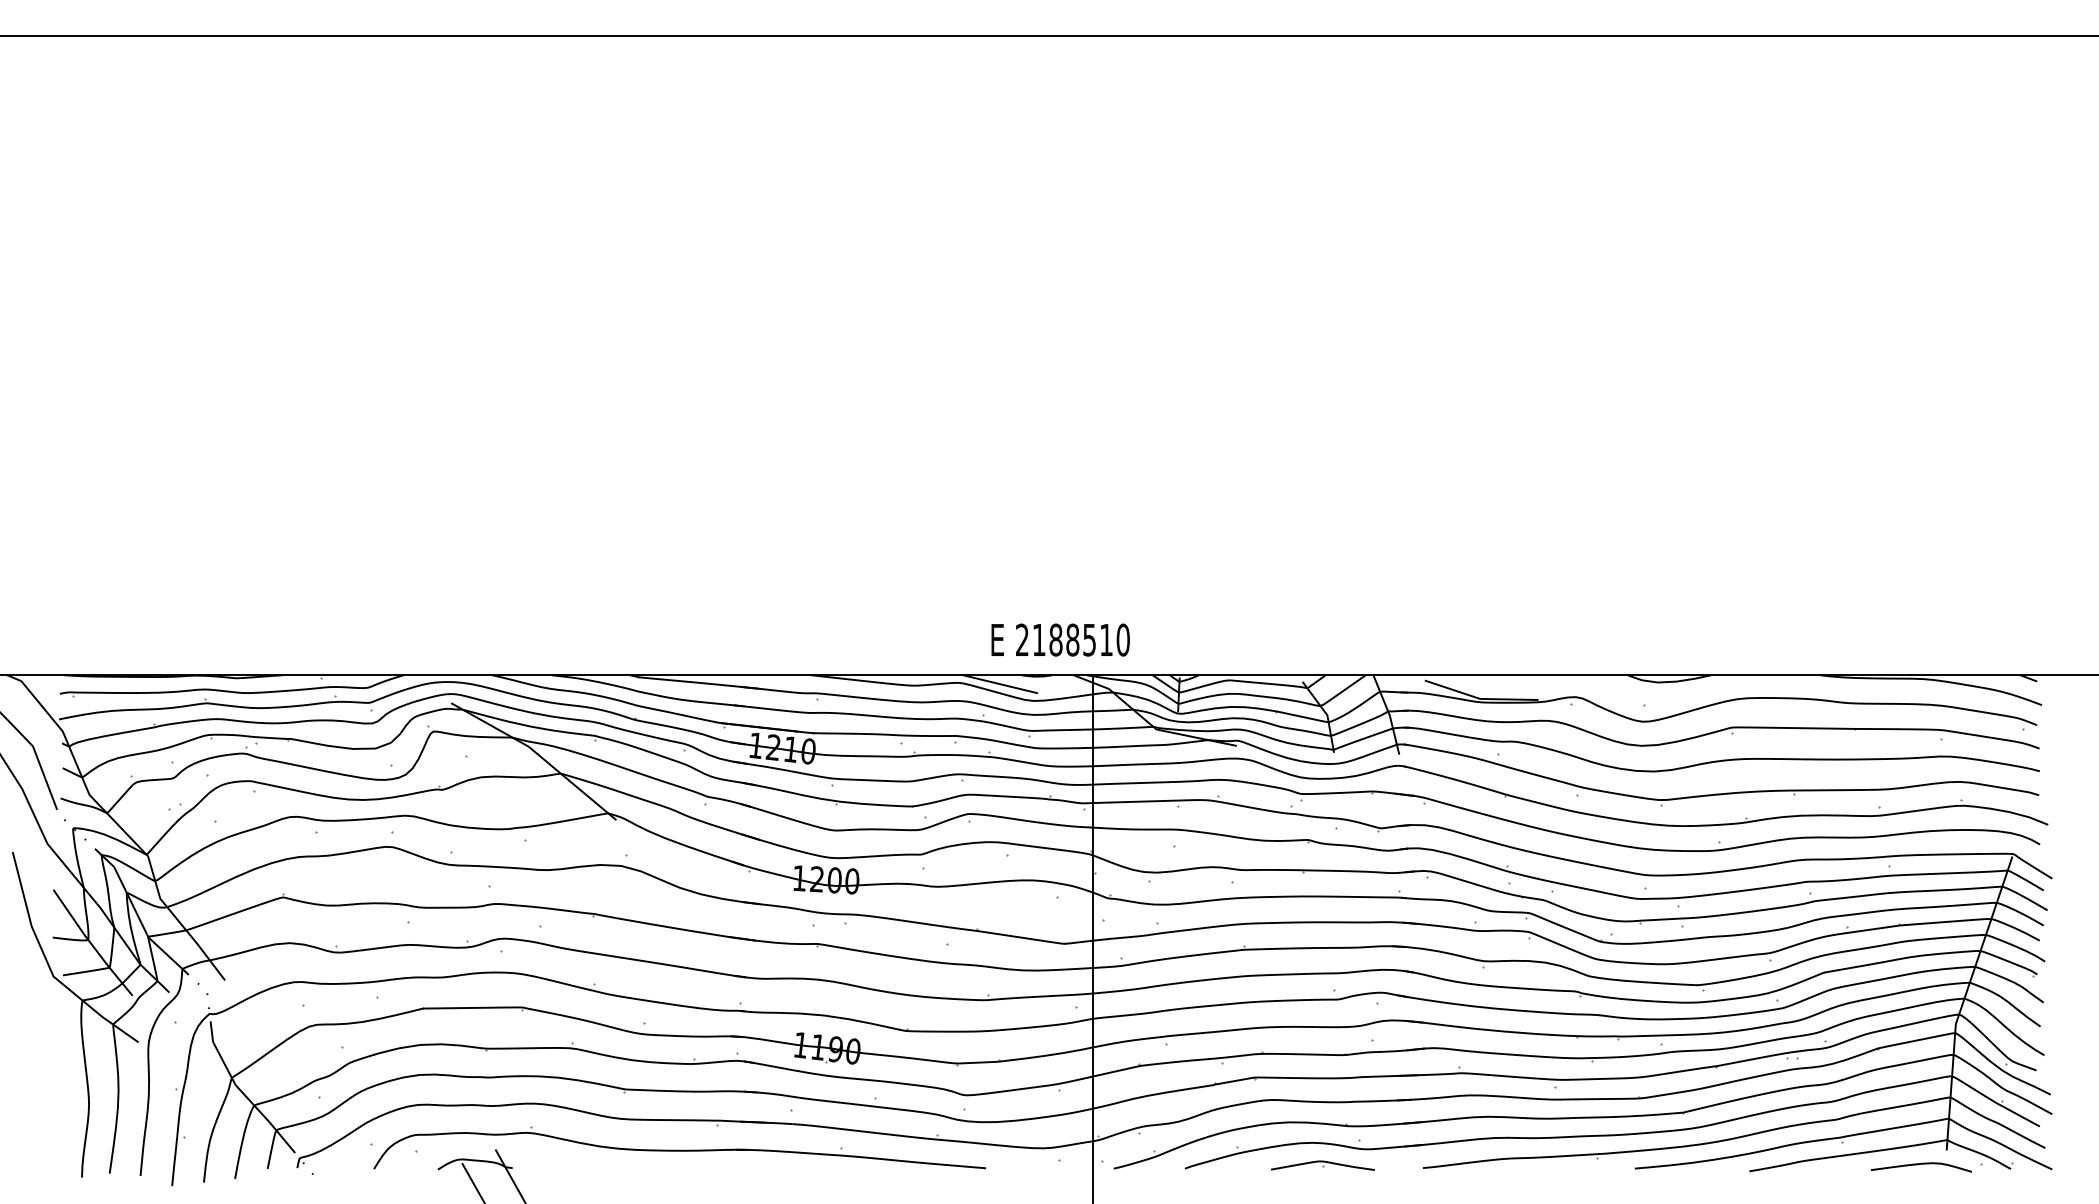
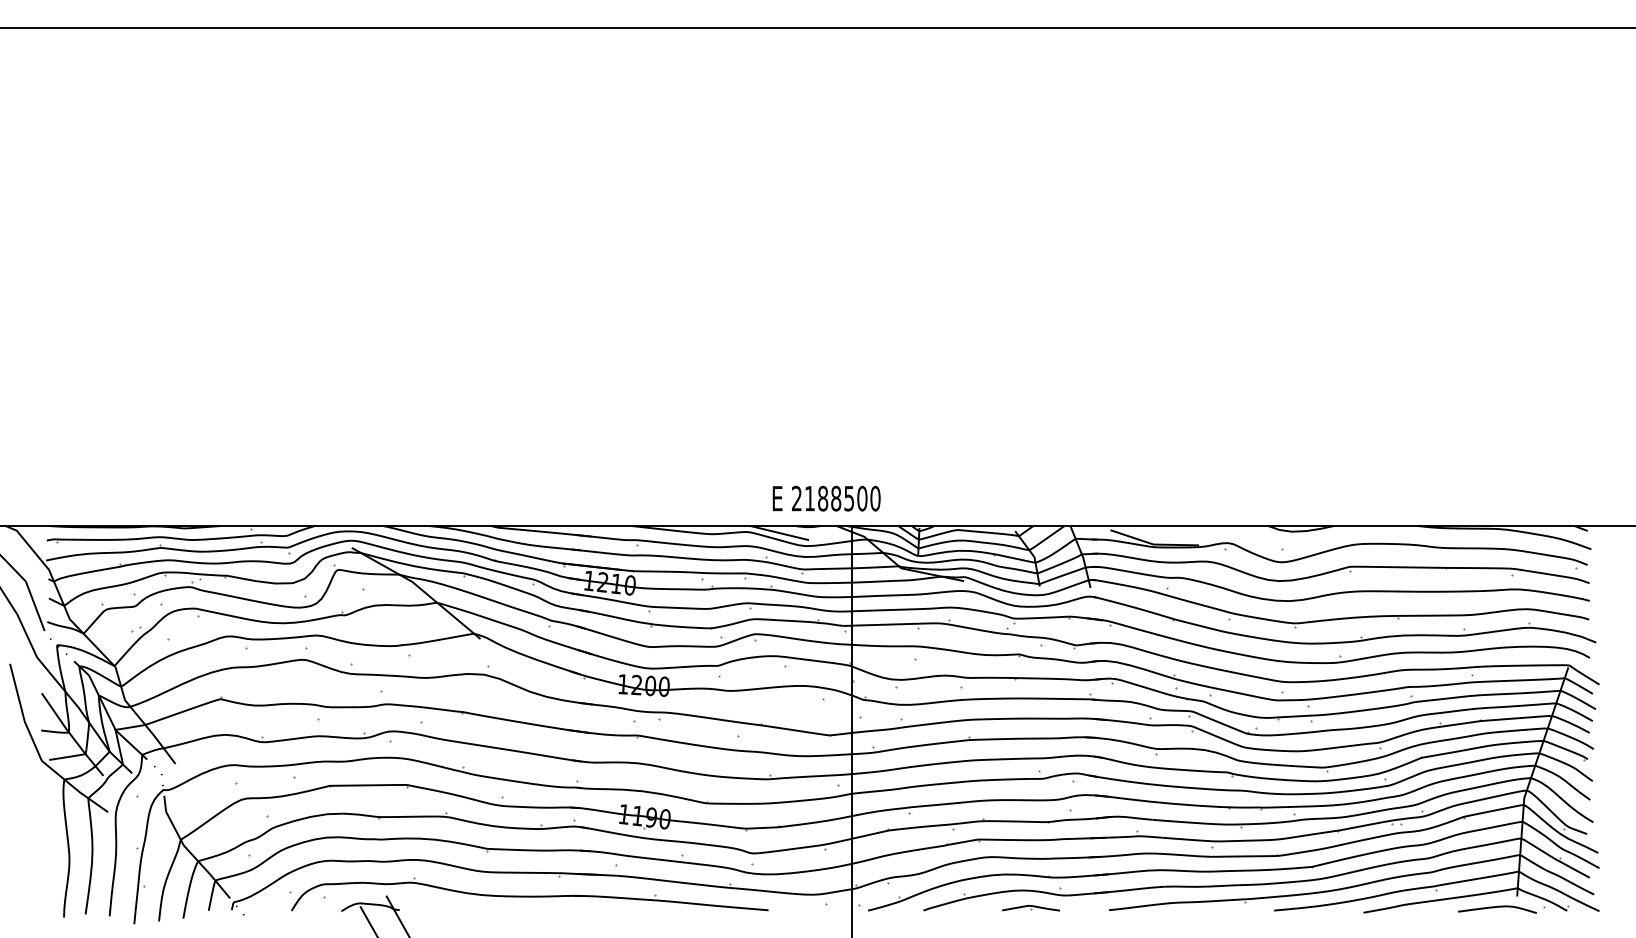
text: (1106, 639) -> (862, 498), 2188510 -> 2188500
part: (1322, 1165) -> (1030, 908), size x0.71

